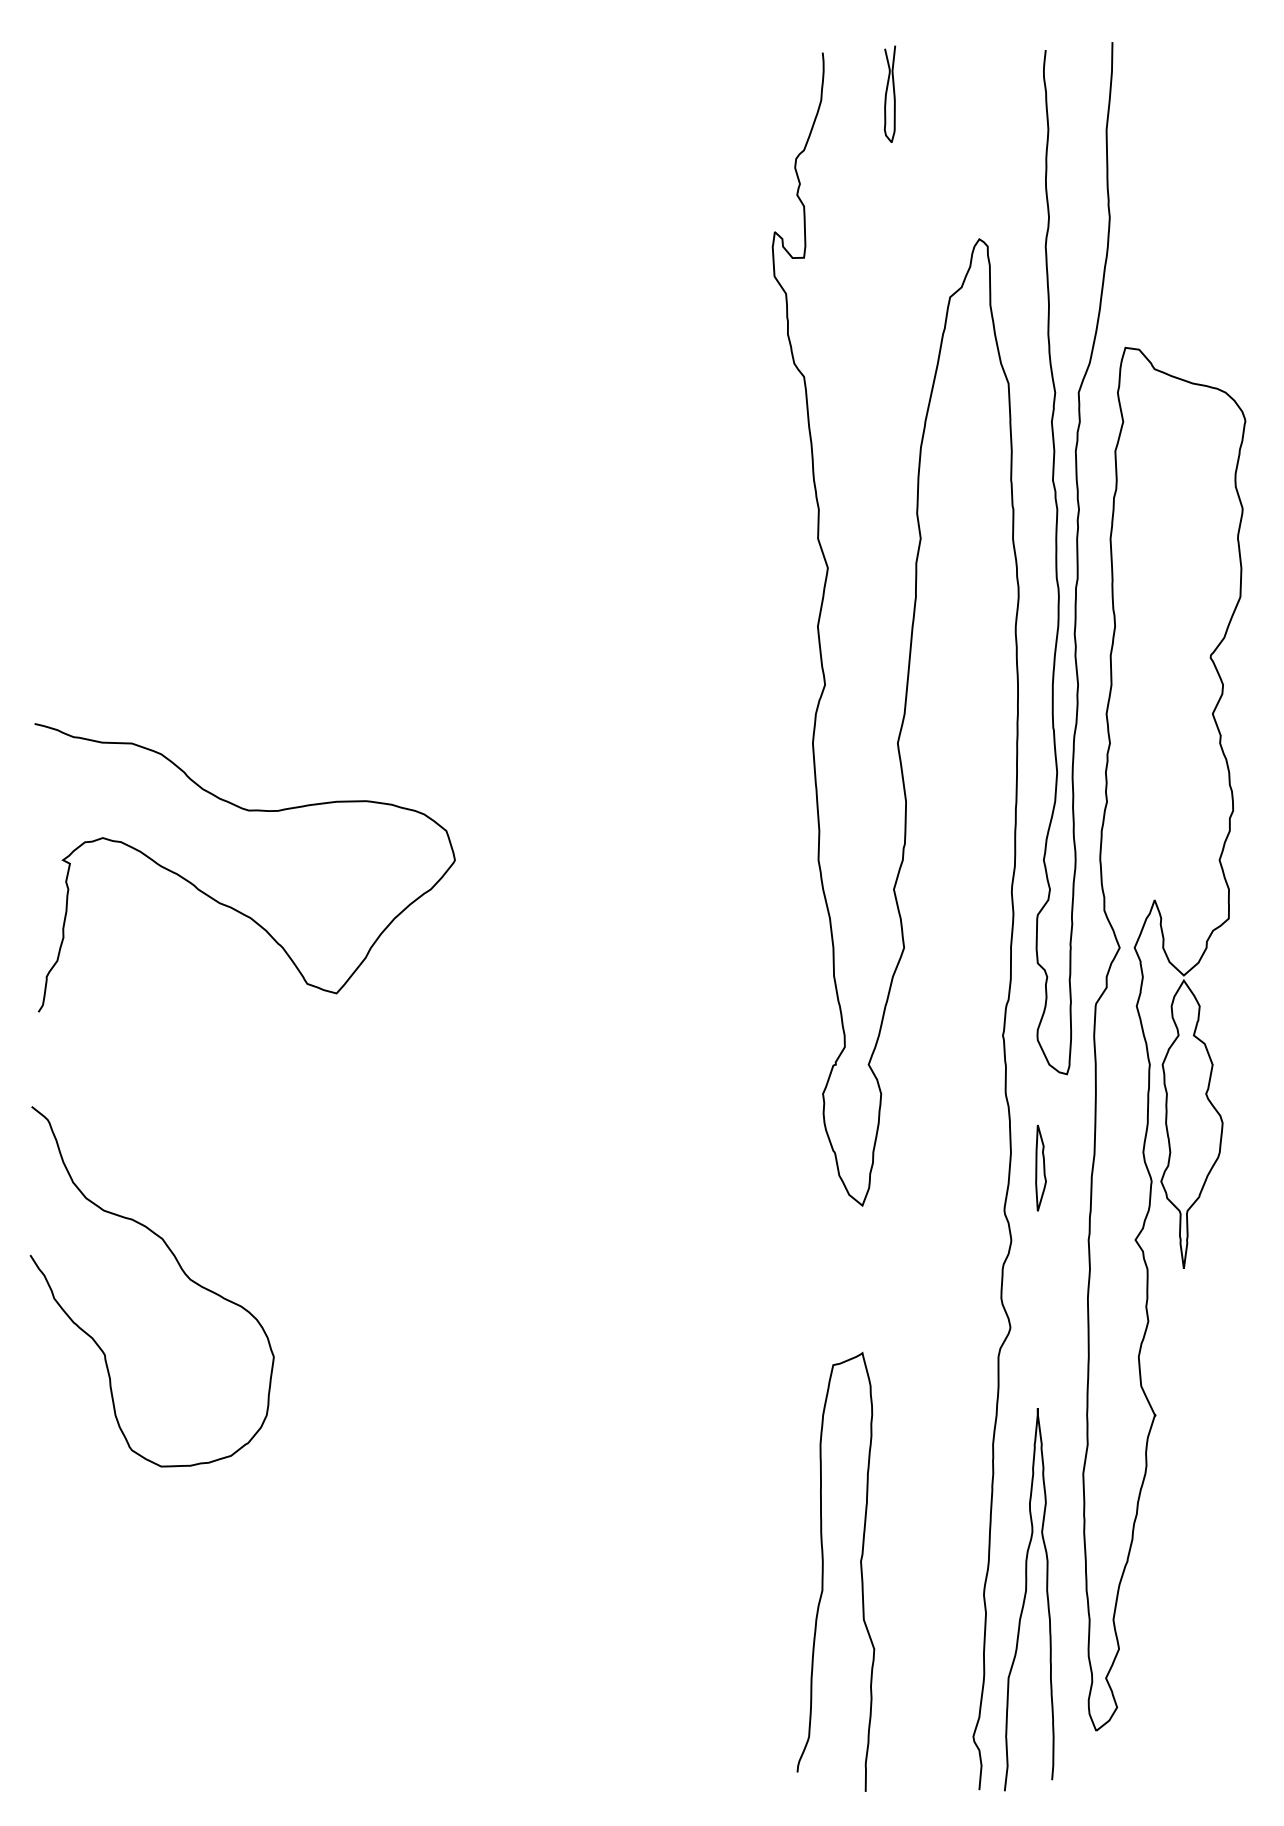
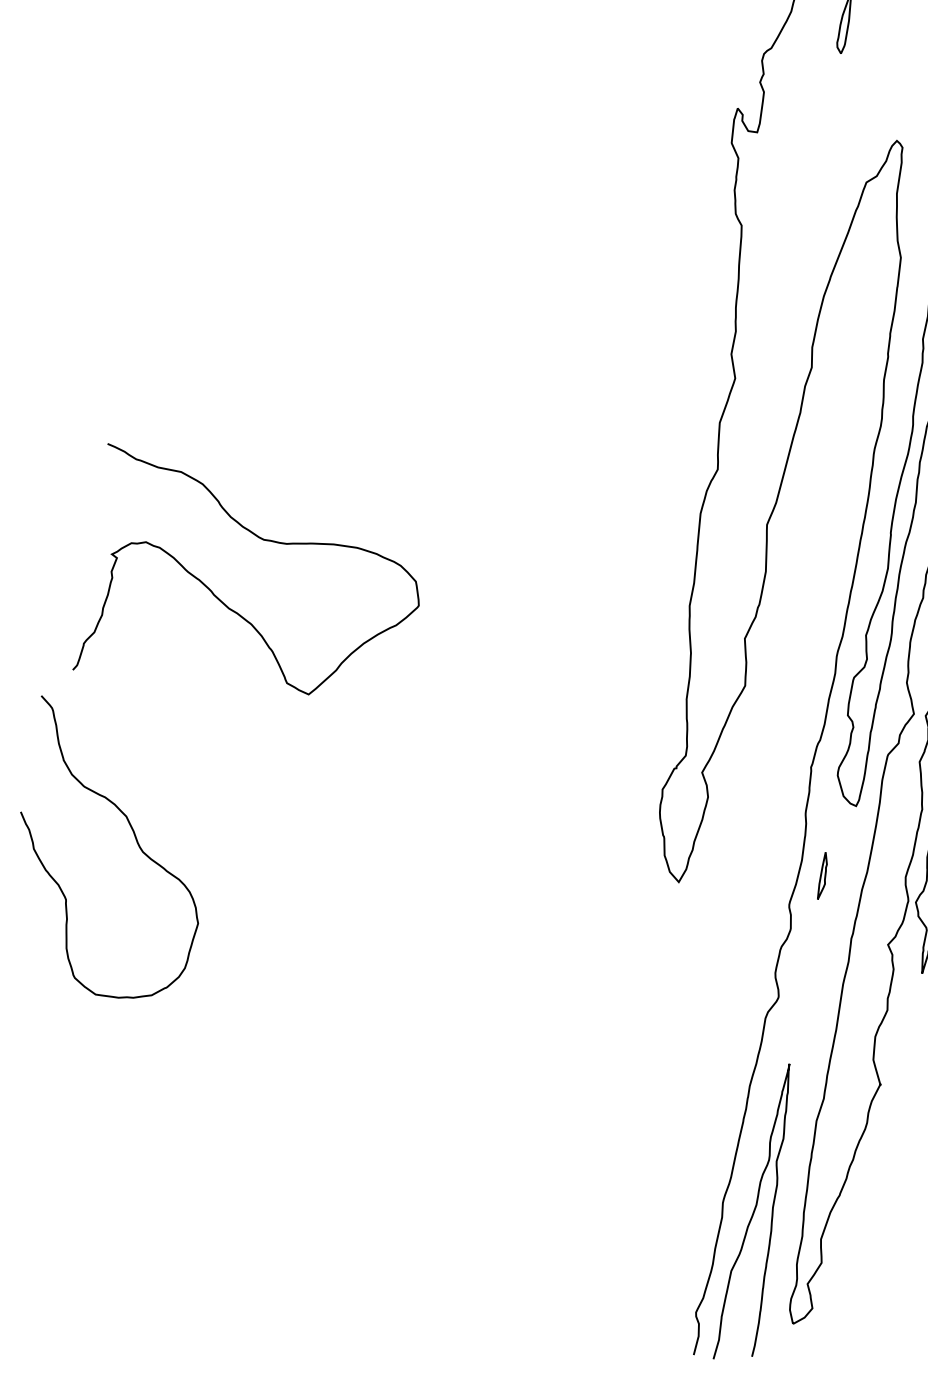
curve: (231, 906) -> (237, 612), moved
part: (1040, 1167) -> (823, 875), size x0.7
curve: (823, 1571) -> (600, 1163), removed

